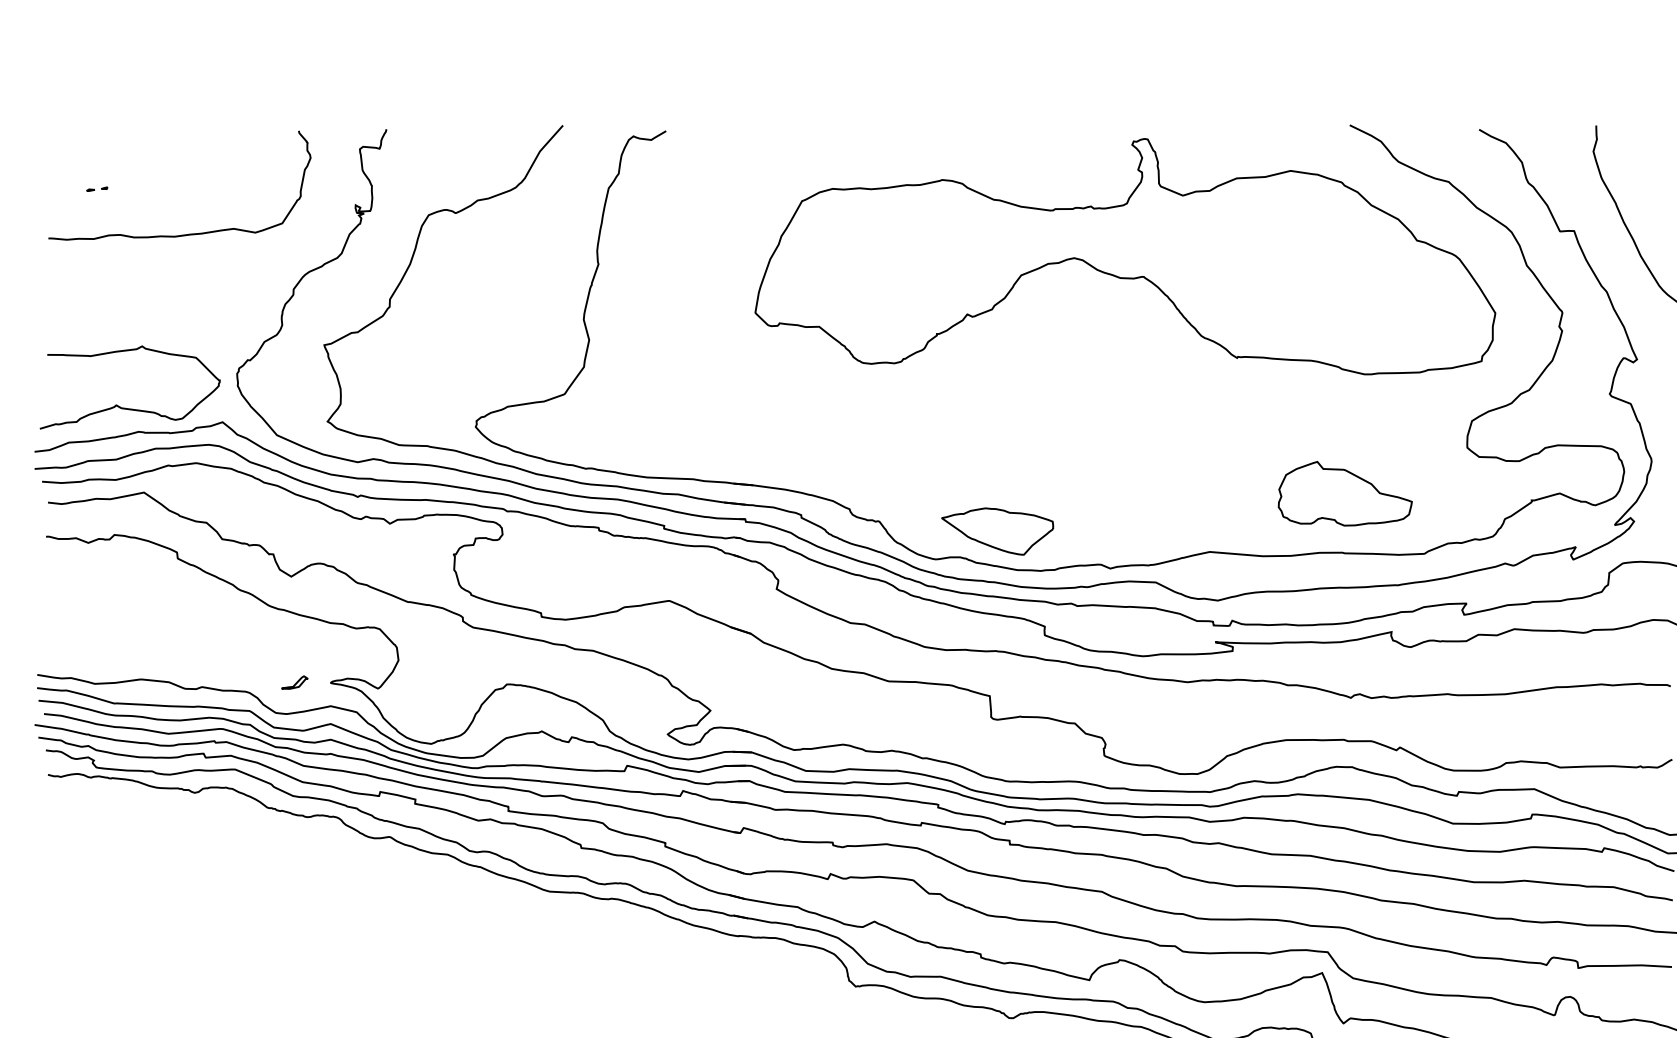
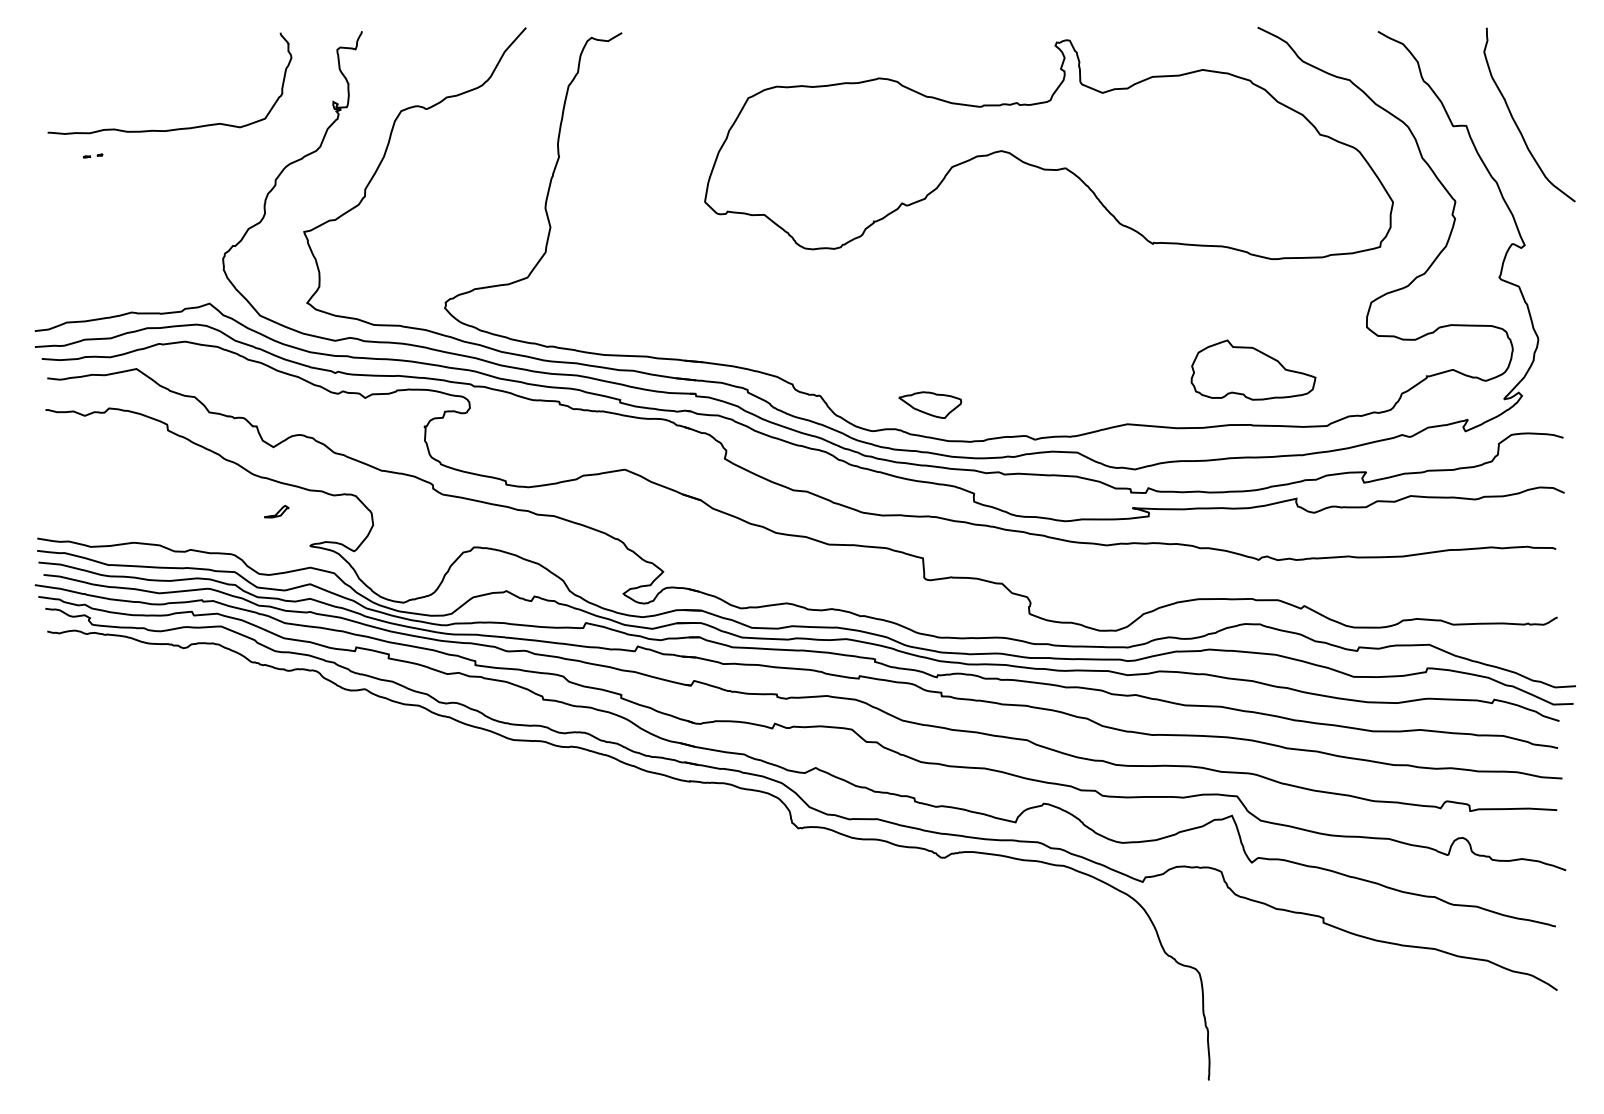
part: (97, 188) -> (93, 155), moved
curve: (129, 408) -> (123, 290), removed
part: (996, 530) -> (929, 404), size x0.6
part: (294, 682) -> (276, 511), moved

